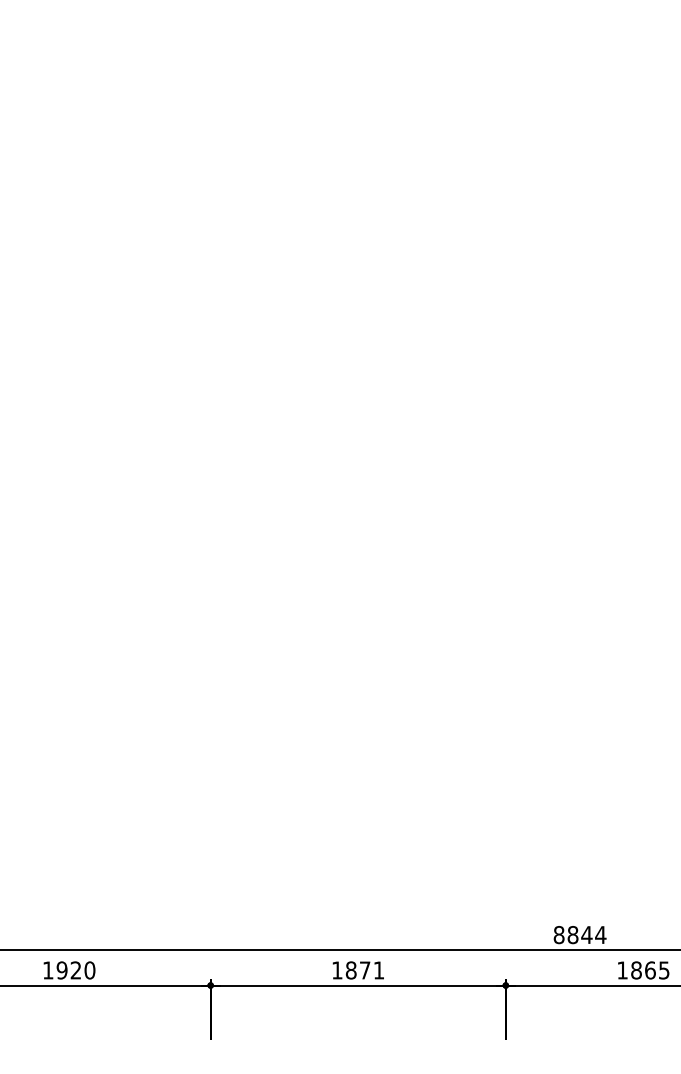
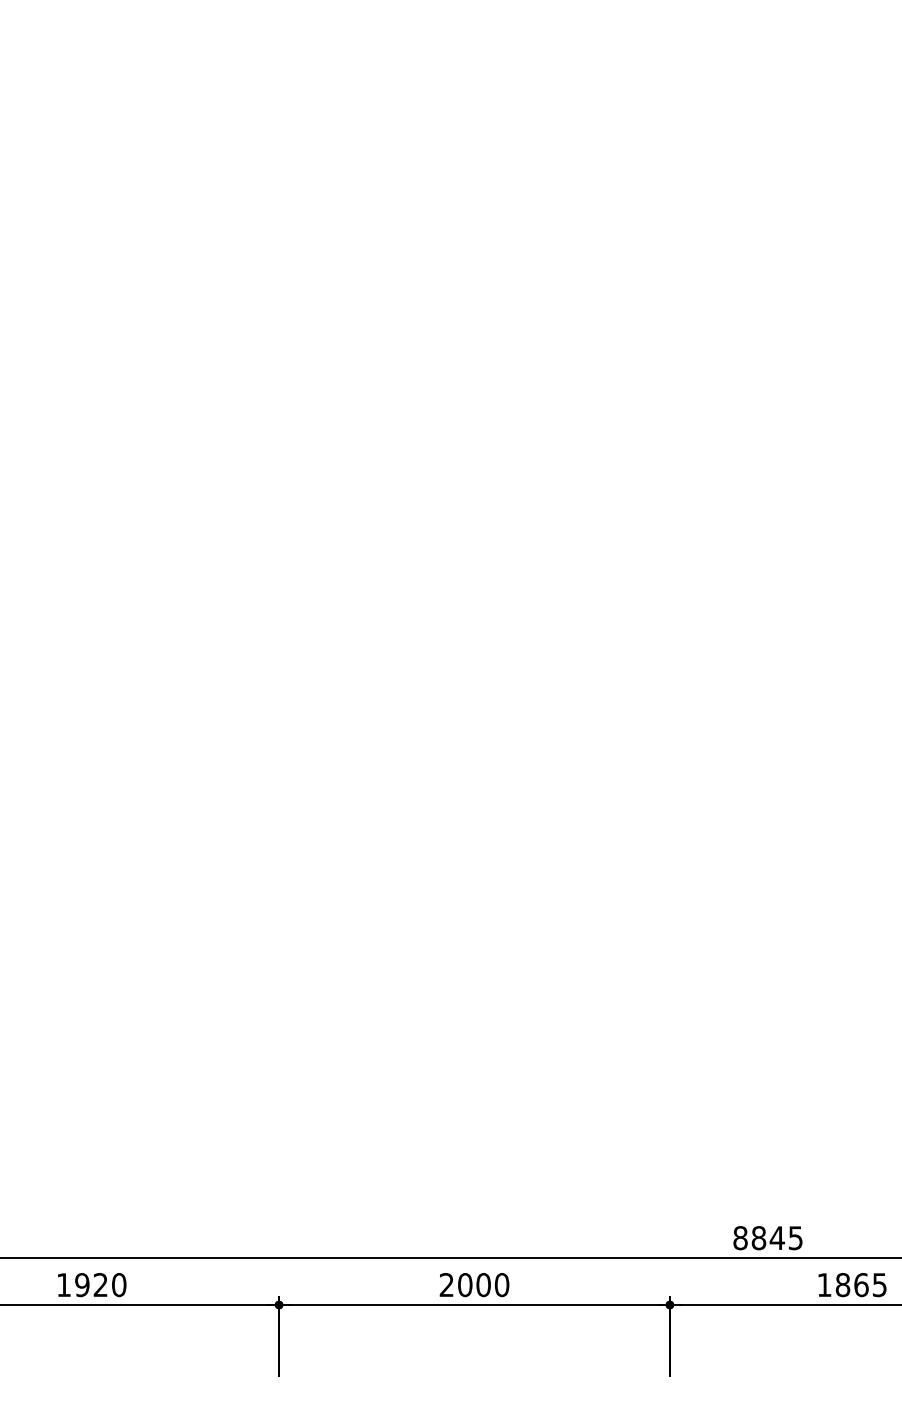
text: (600, 935) -> (795, 1238), 8844 -> 8845
text: (358, 970) -> (474, 1285), 1871 -> 2000

